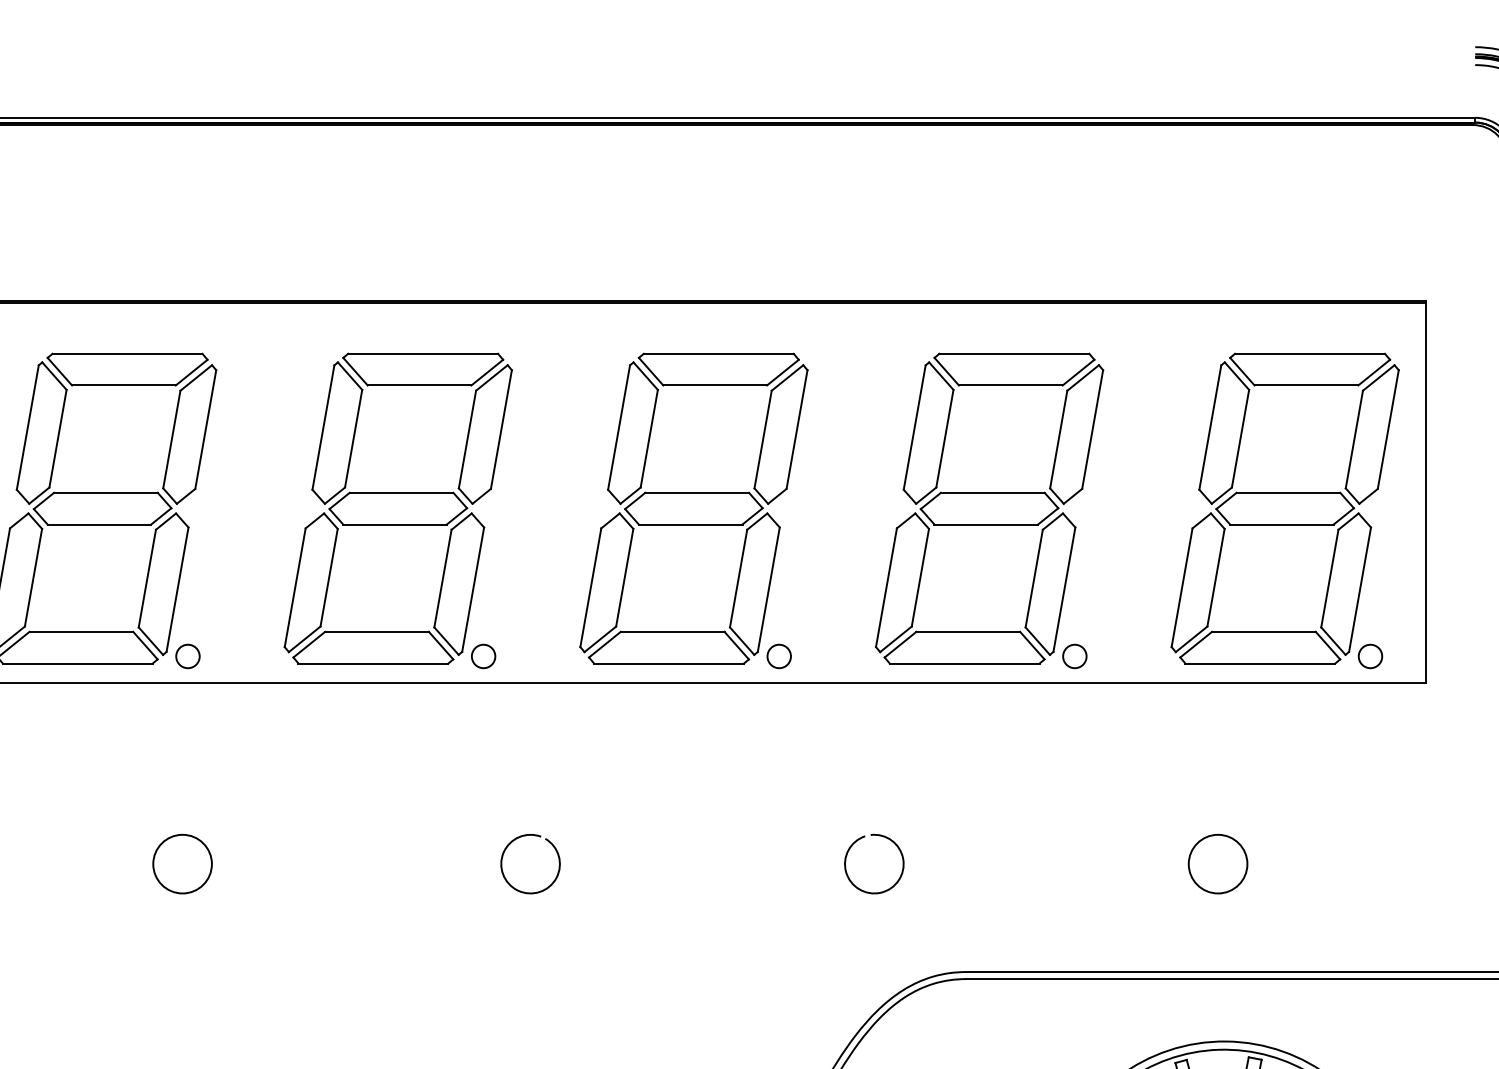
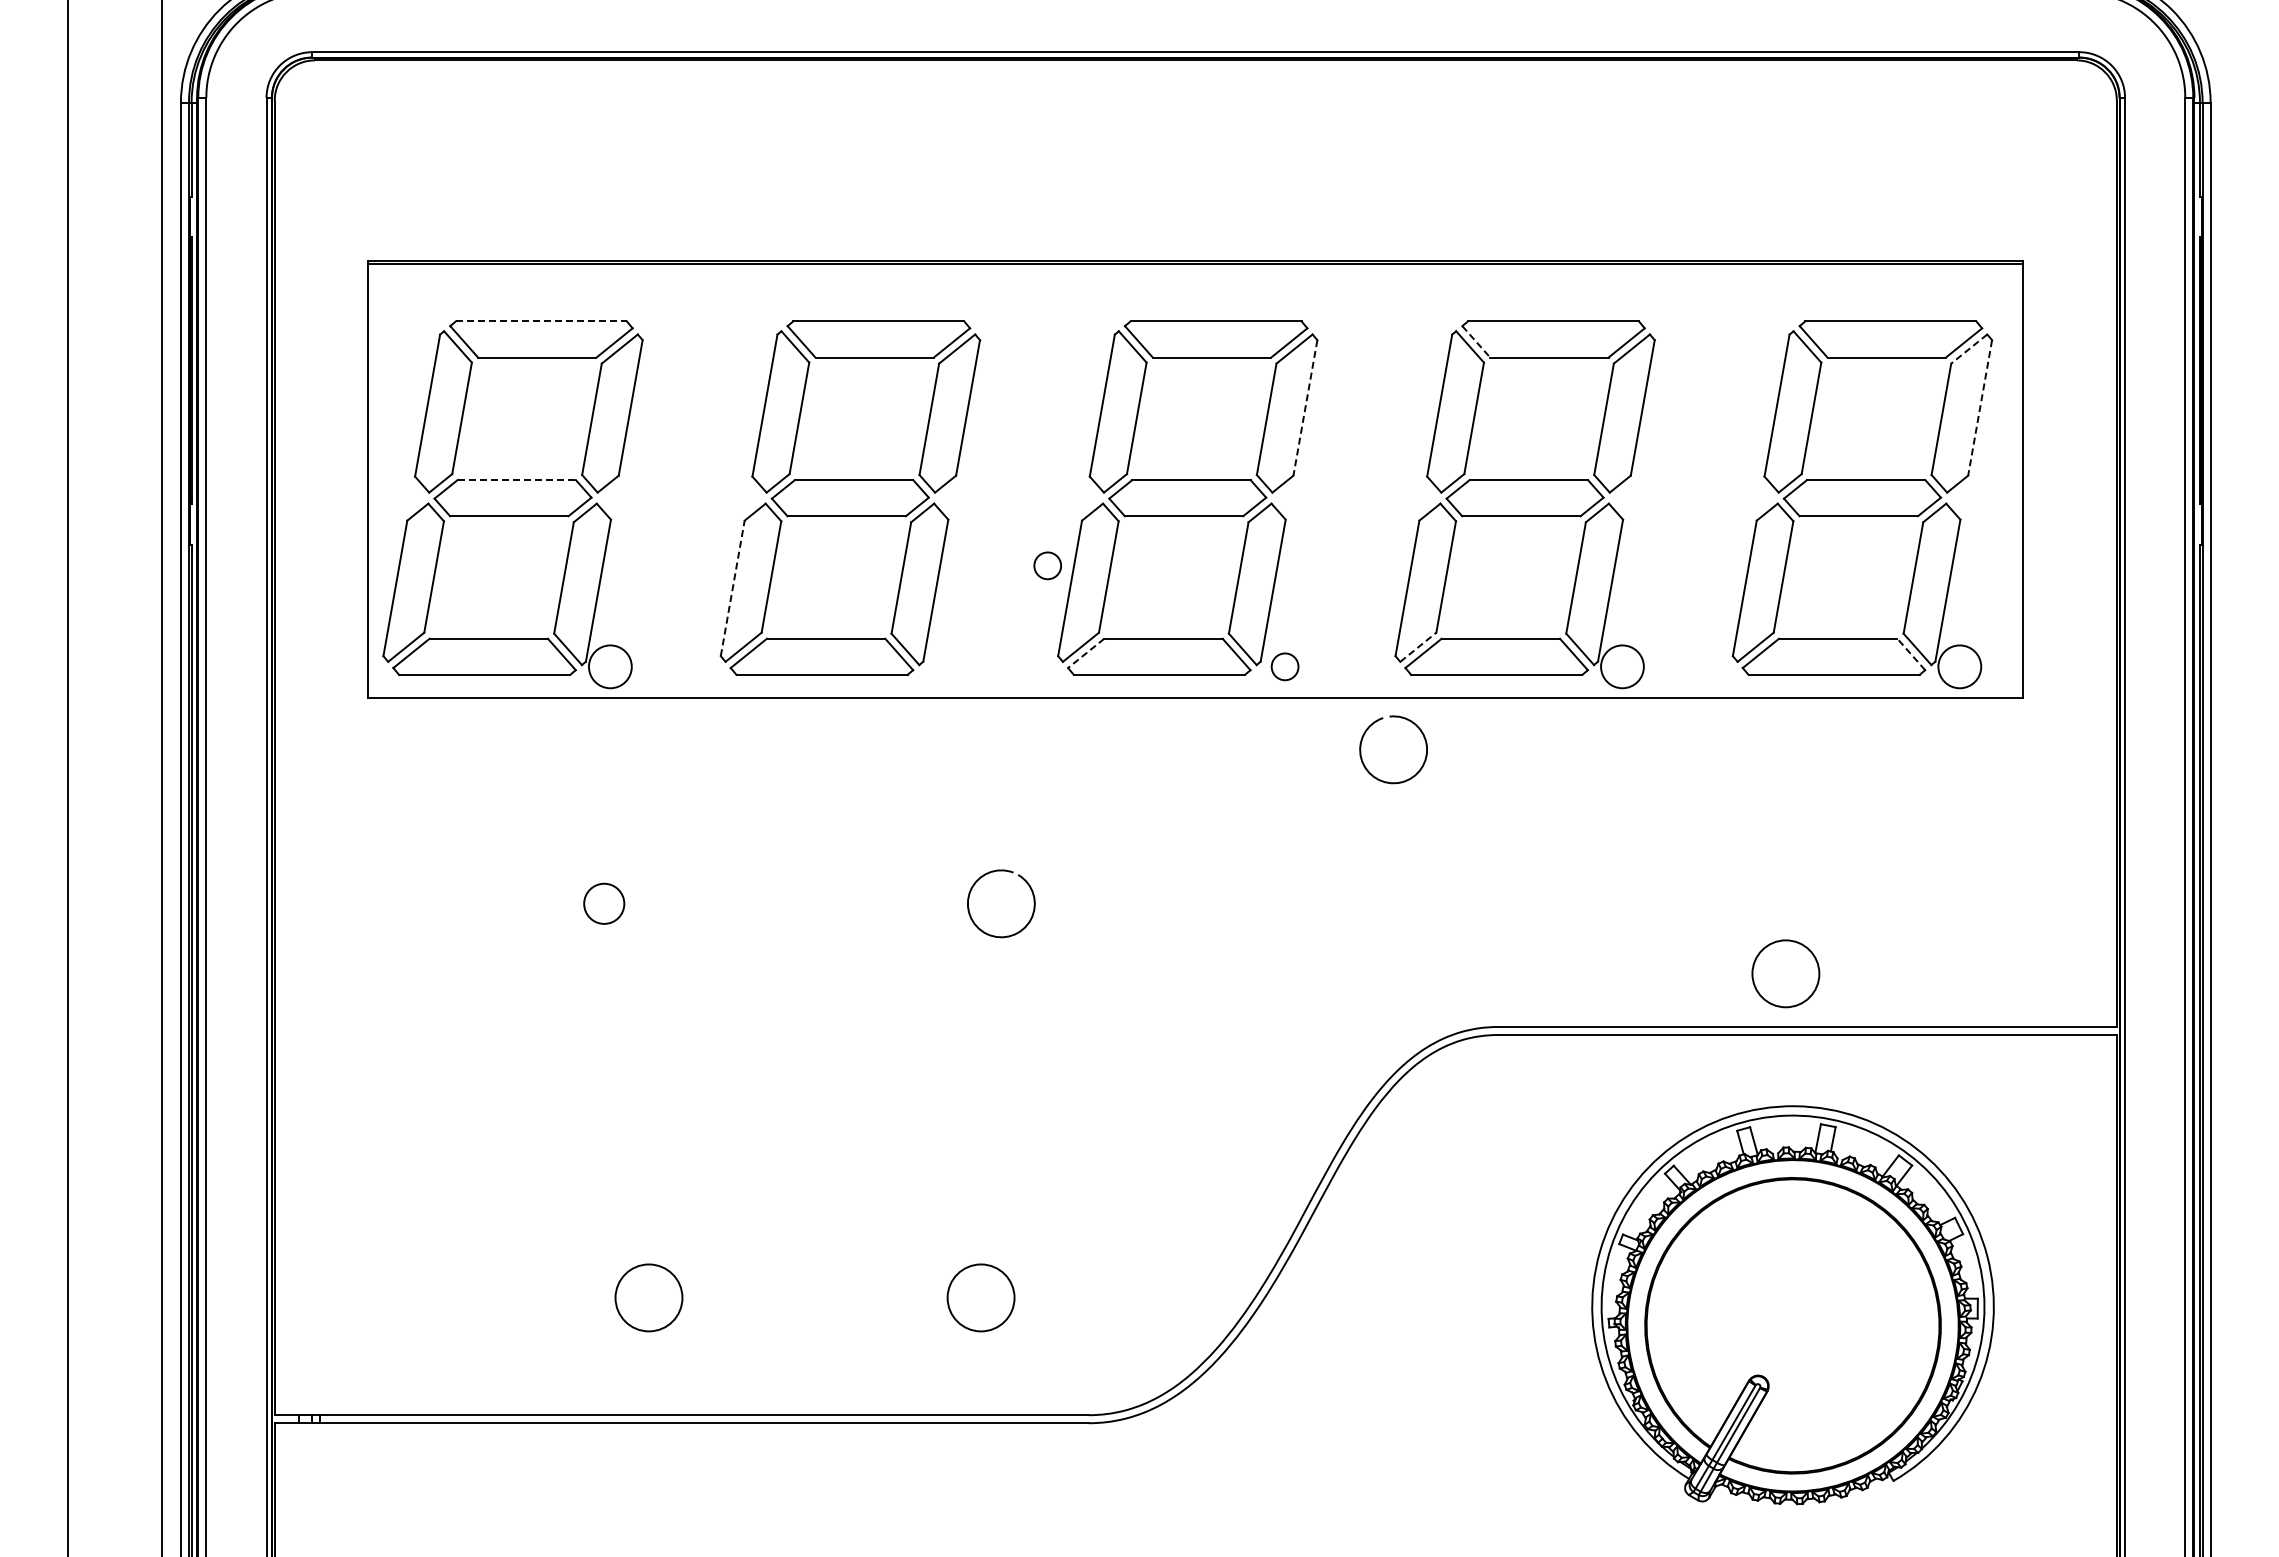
line: (127, 353) -> (541, 321), solid -> dashed
line: (946, 372) -> (1476, 342), solid -> dashed
line: (1378, 378) -> (1968, 349), solid -> dashed
line: (797, 429) -> (1305, 407), solid -> dashed
line: (1388, 429) -> (1980, 407), solid -> dashed
line: (106, 493) -> (517, 480), solid -> dashed
line: (294, 587) -> (732, 588), solid -> dashed
line: (896, 638) -> (1418, 646), solid -> dashed
line: (604, 644) -> (1085, 653), solid -> dashed
line: (1327, 645) -> (1910, 654), solid -> dashed
circle: (188, 656) -> (610, 666), size x1.6
circle: (483, 656) -> (1047, 565), moved
circle: (1074, 656) -> (1622, 666), size x1.6
circle: (1370, 656) -> (1959, 666), size x1.6
arc: (861, 839) -> (1378, 721), moved
circle: (181, 863) -> (603, 903), size x0.6
circle: (1217, 863) -> (1785, 973), moved

